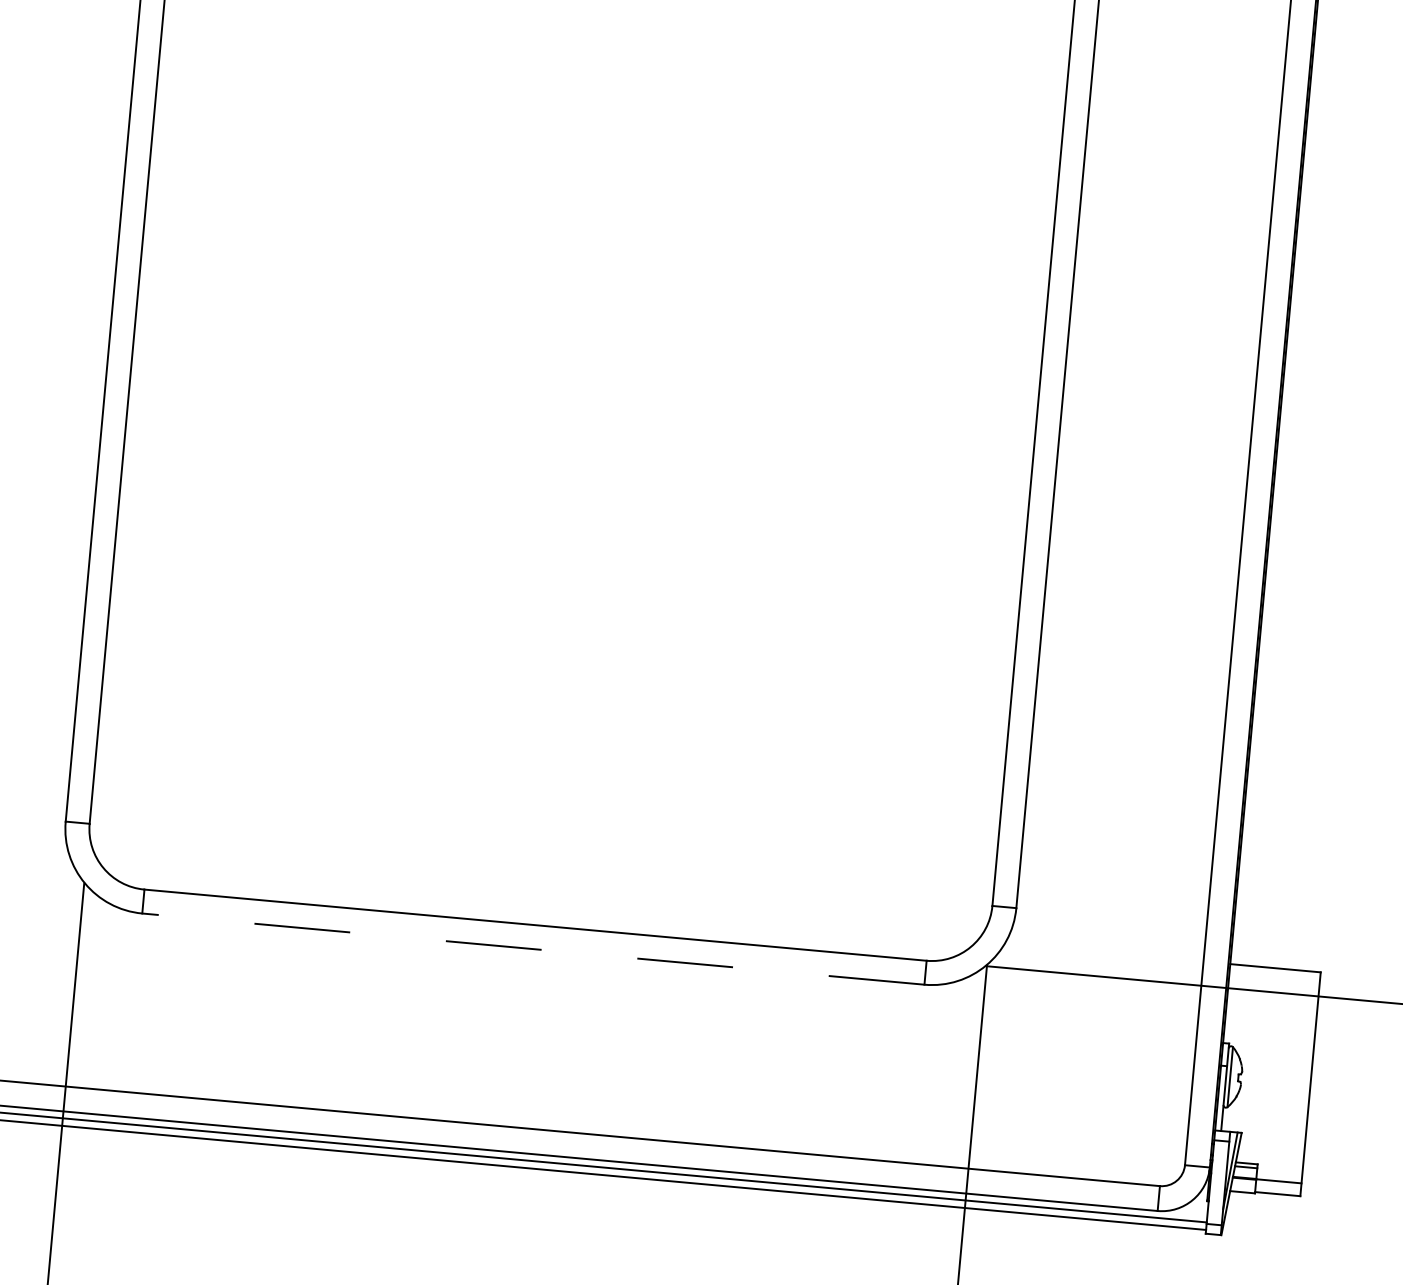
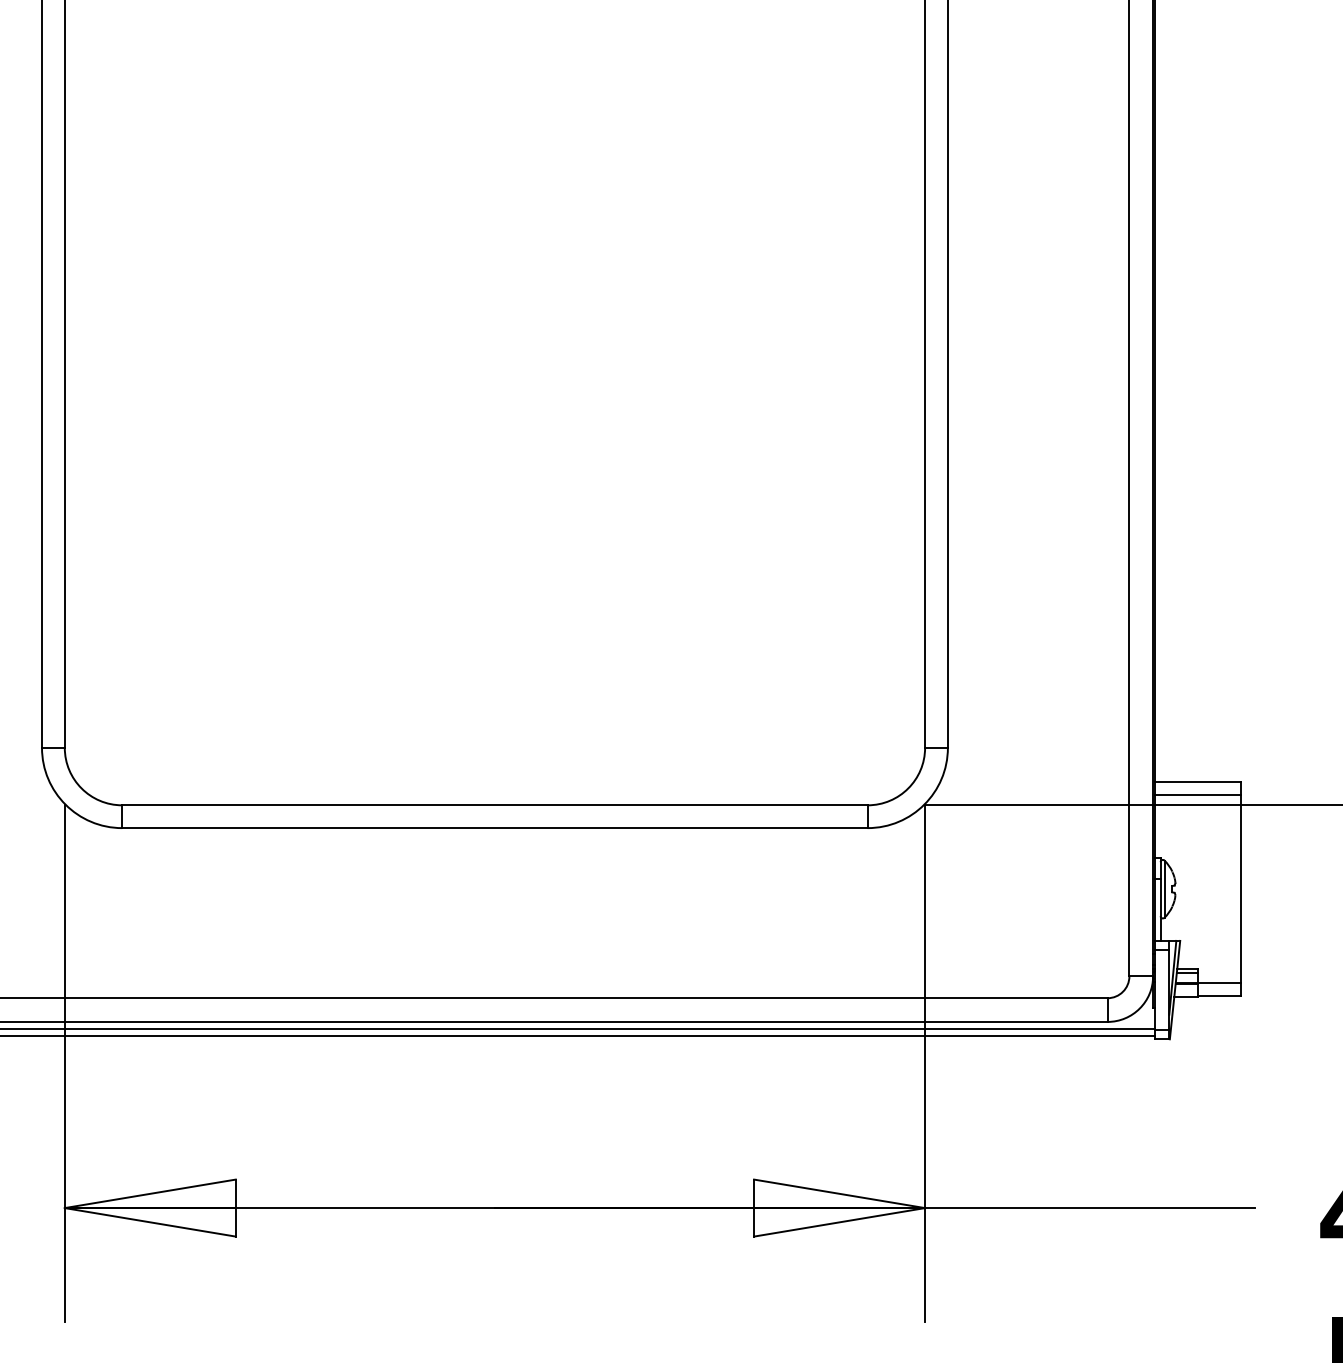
line: (532, 949) -> (494, 828), dashed -> solid
line: (1273, 980) -> (1197, 794), added

